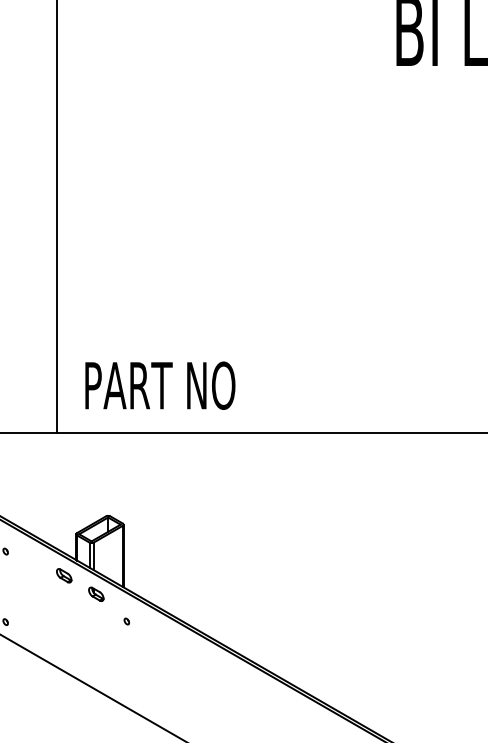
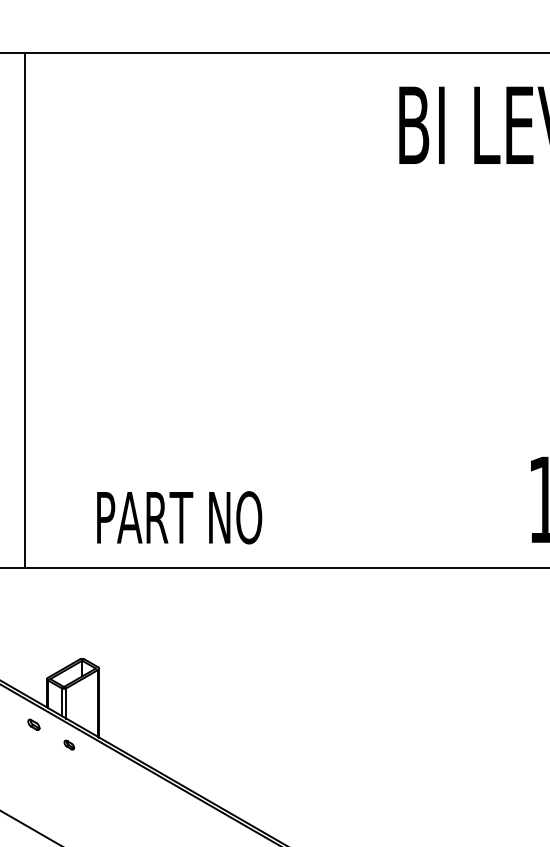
text: (160, 385) -> (179, 517), moved
part: (63, 575) -> (33, 724), size x0.7
part: (96, 593) -> (69, 744), size x0.6
part: (126, 620) -> (102, 774), removed

